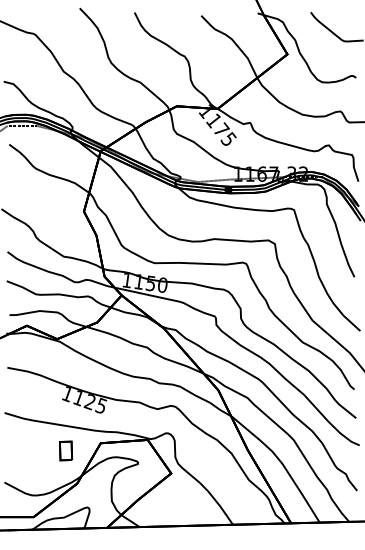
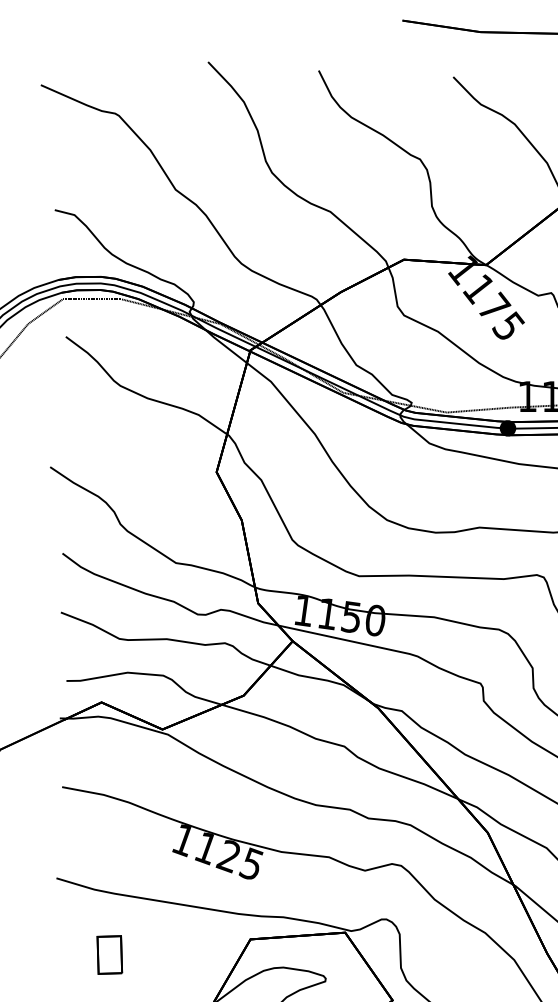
part: (66, 450) -> (110, 954), moved

